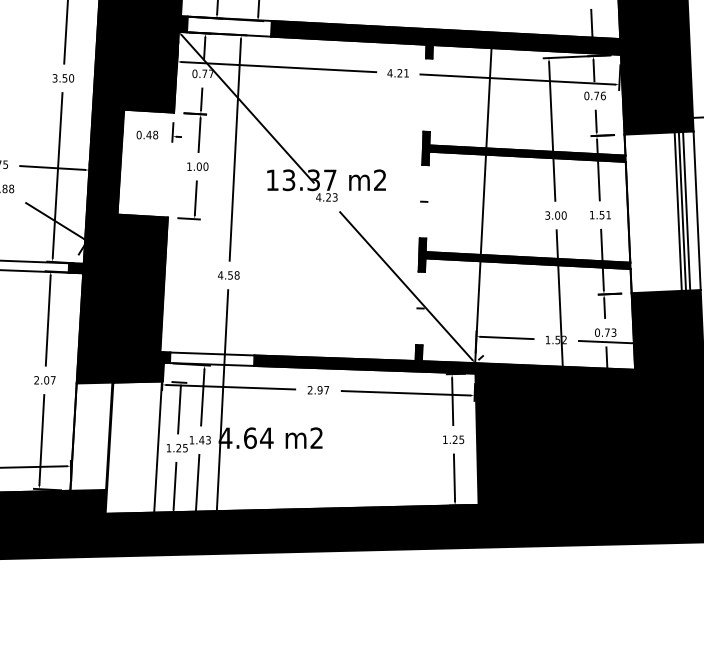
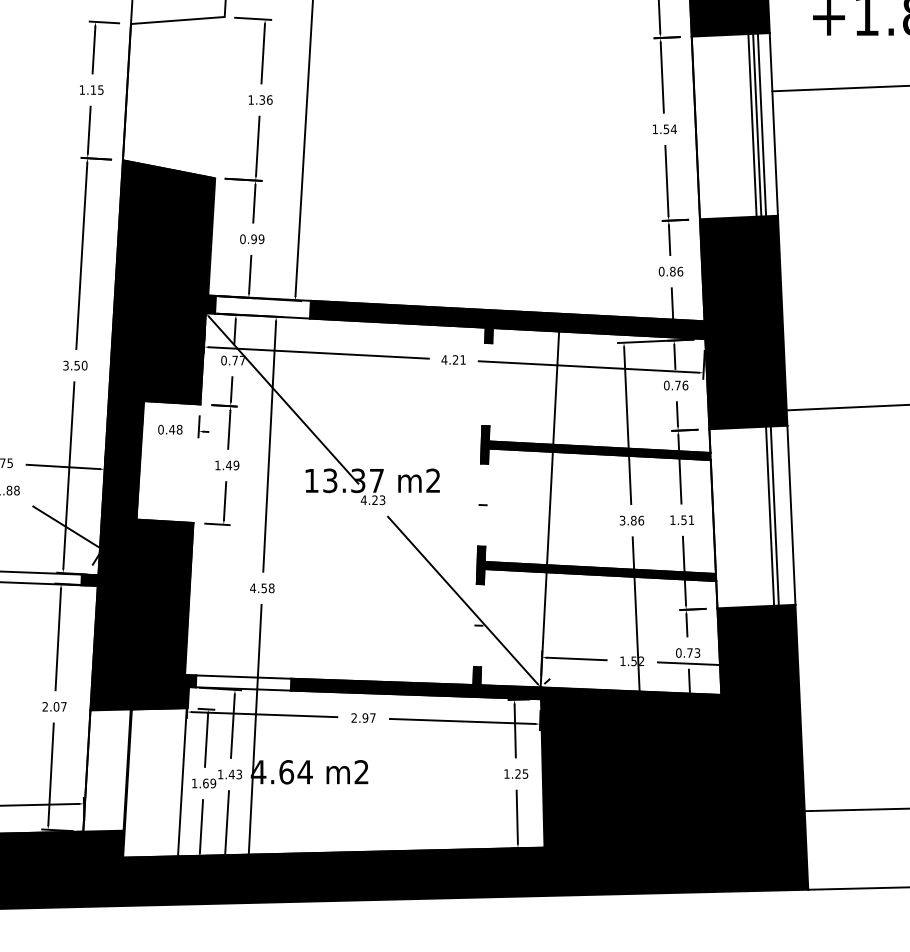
text: (202, 166) -> (232, 465), 1.00 -> 1.49
line: (686, 210) -> (779, 515), removed
text: (560, 215) -> (637, 520), 3.00 -> 3.86
text: (182, 448) -> (209, 783), 1.25 -> 1.69

